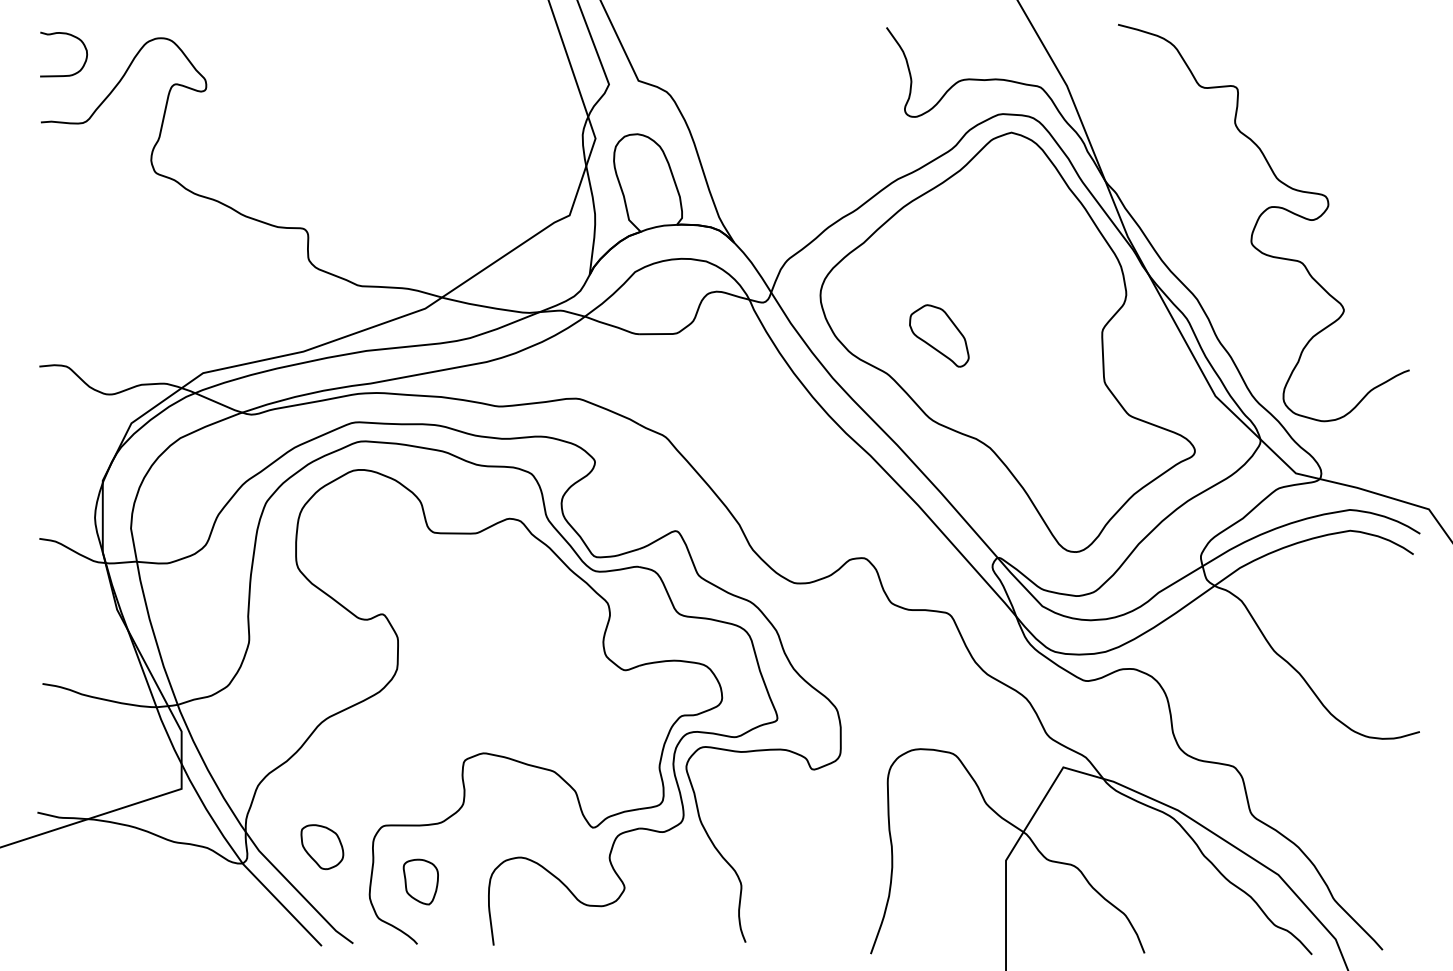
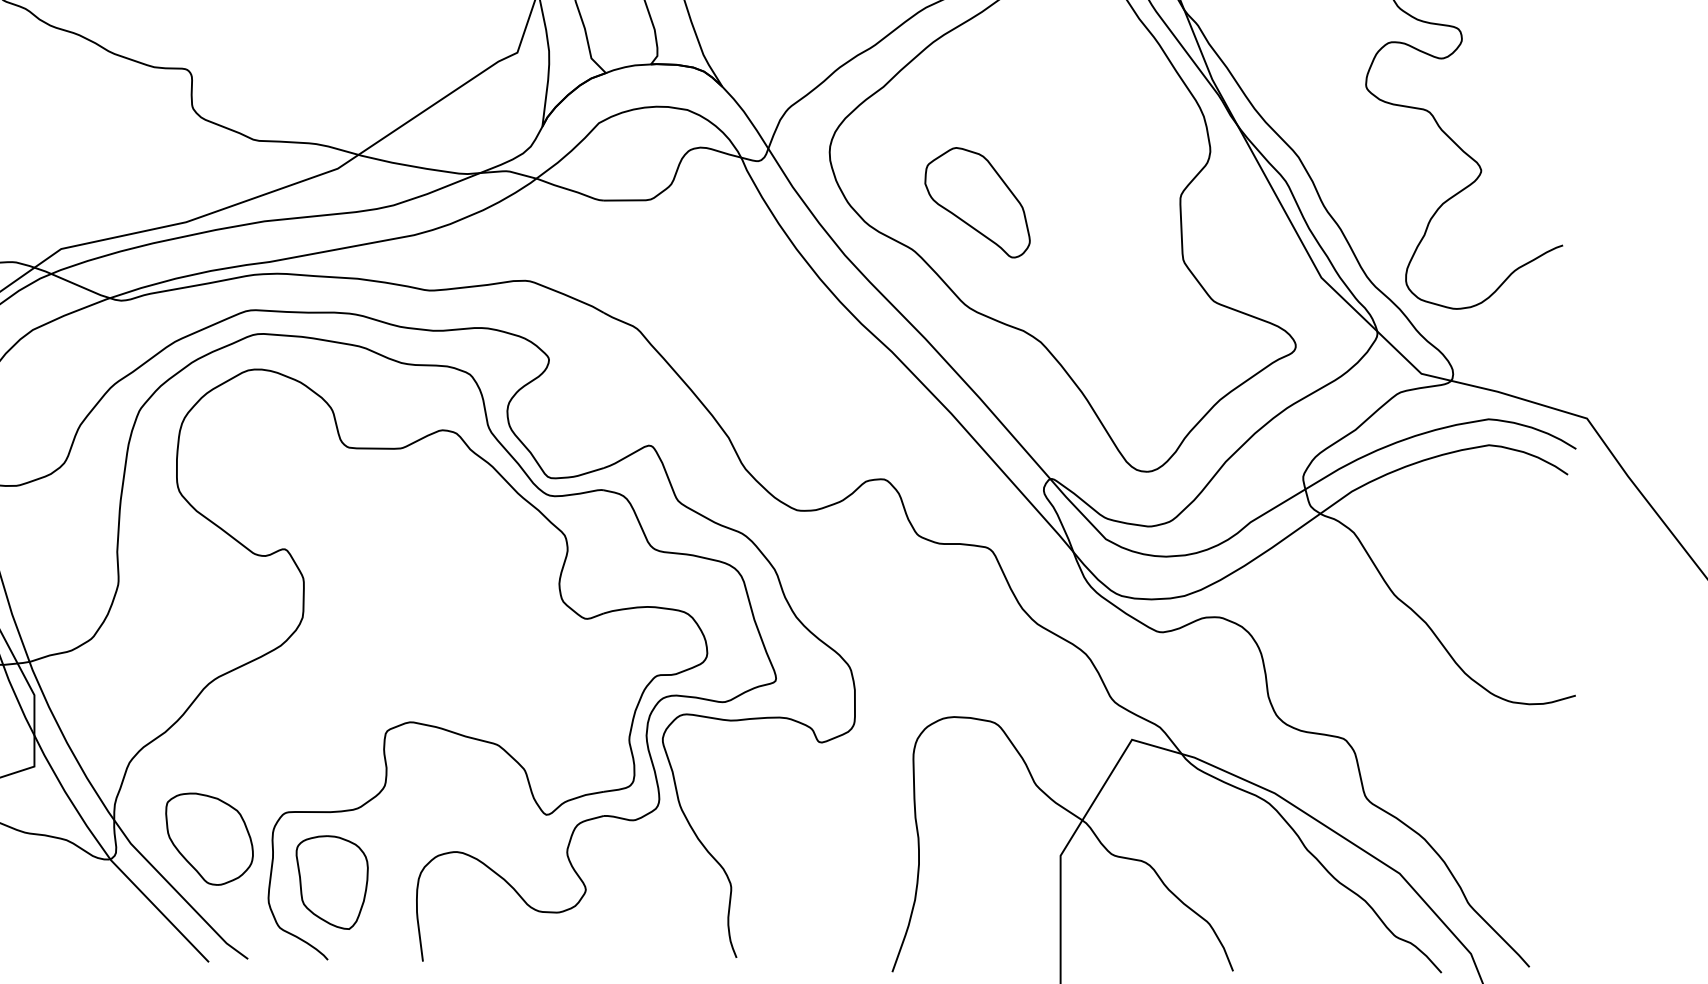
part: (939, 335) -> (977, 202), size x1.43
part: (322, 846) -> (209, 838), size x1.67
part: (420, 881) -> (331, 881), size x1.67

